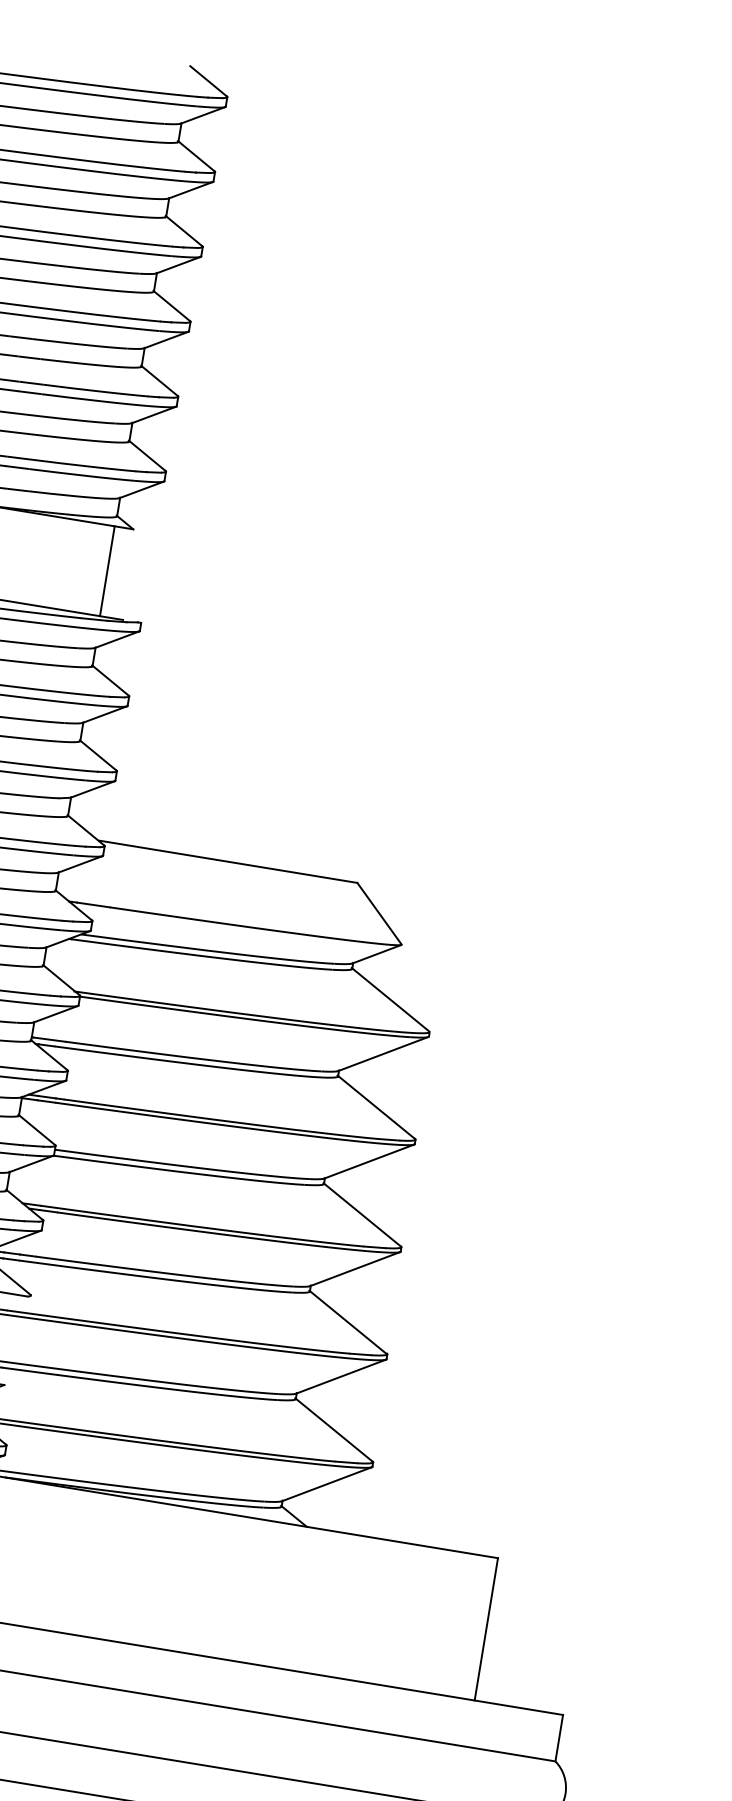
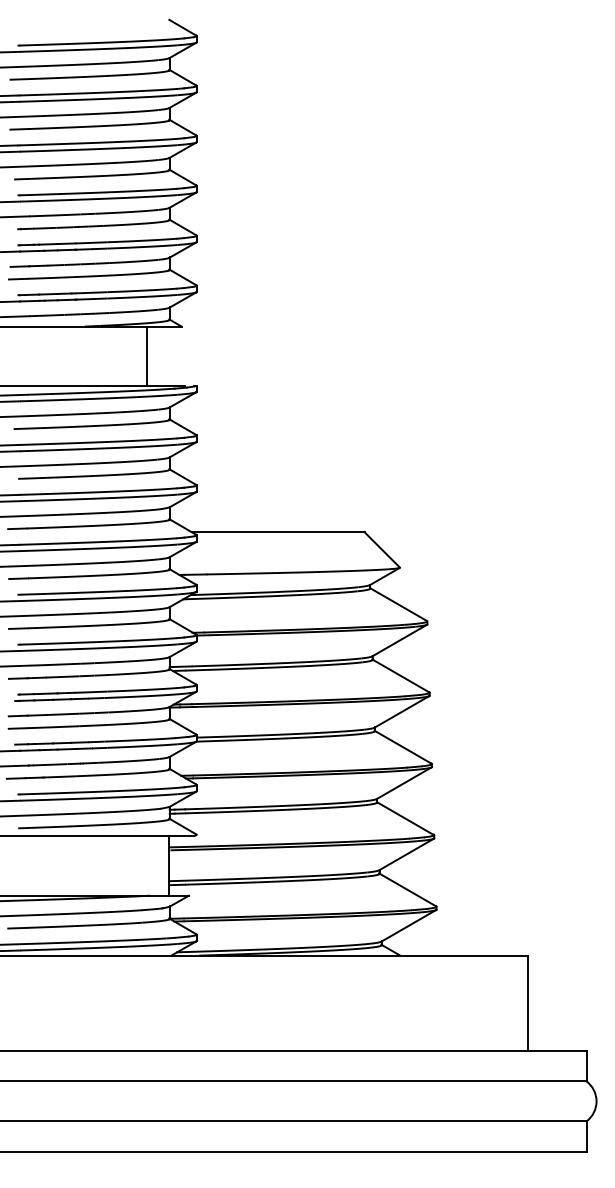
line: (107, 571) -> (147, 356), moved

